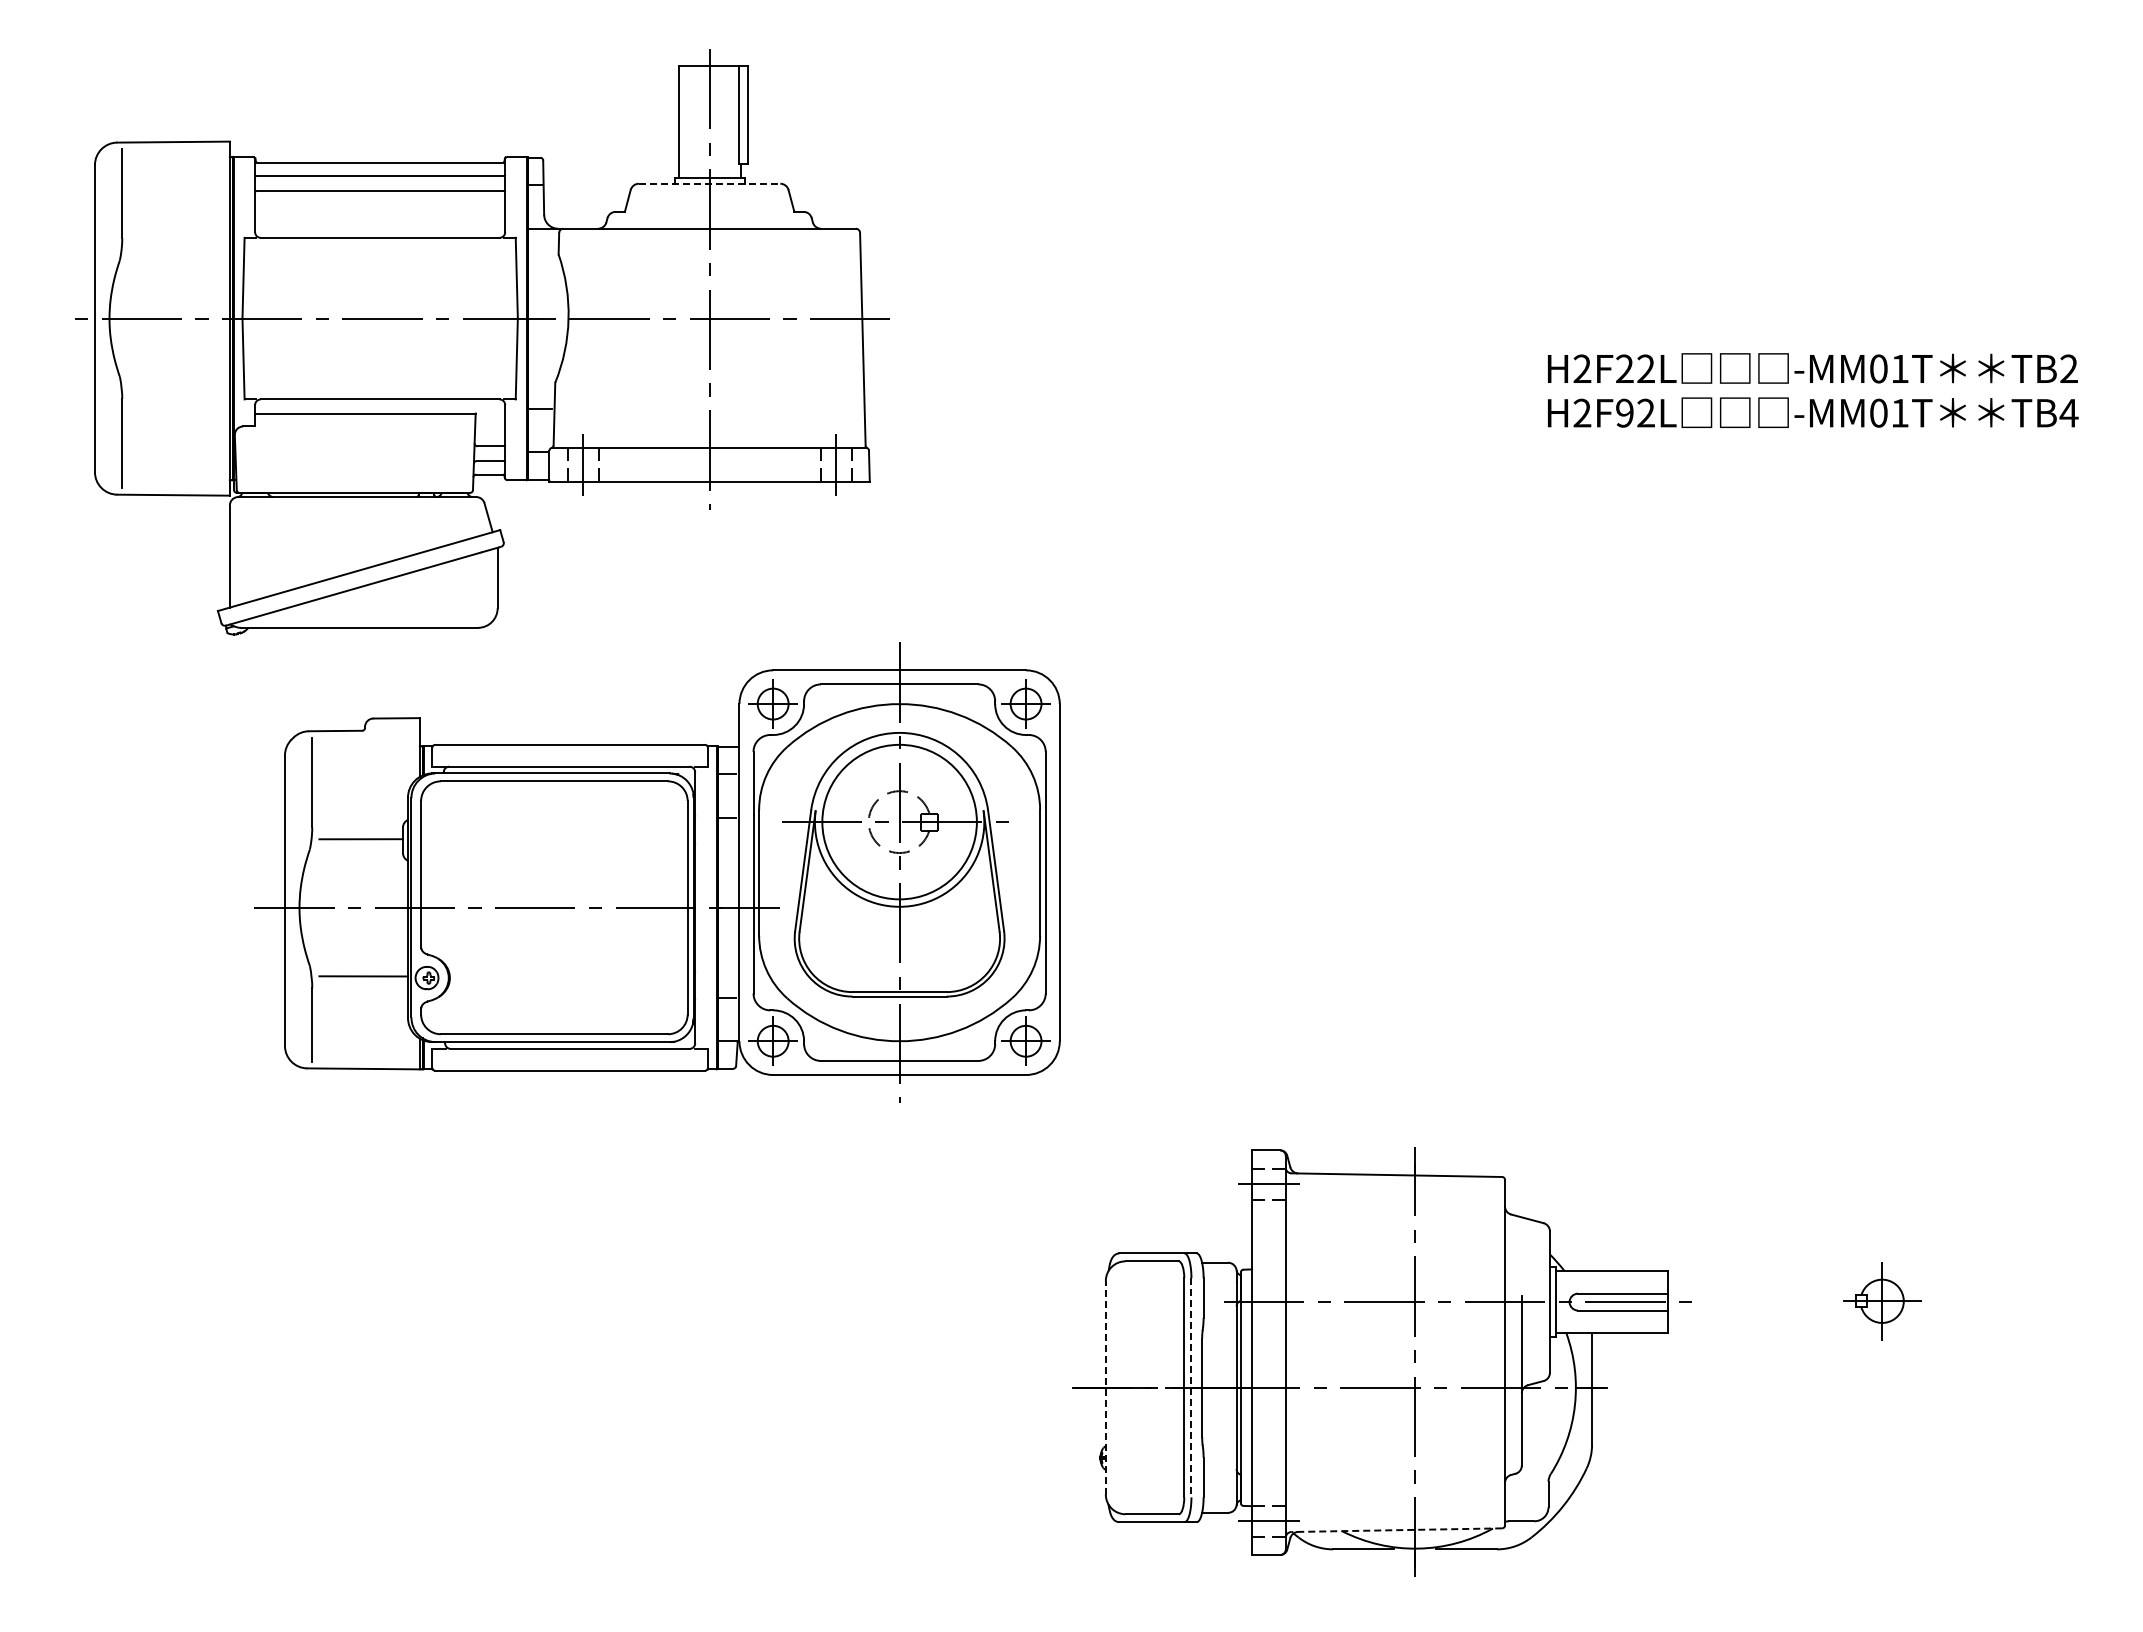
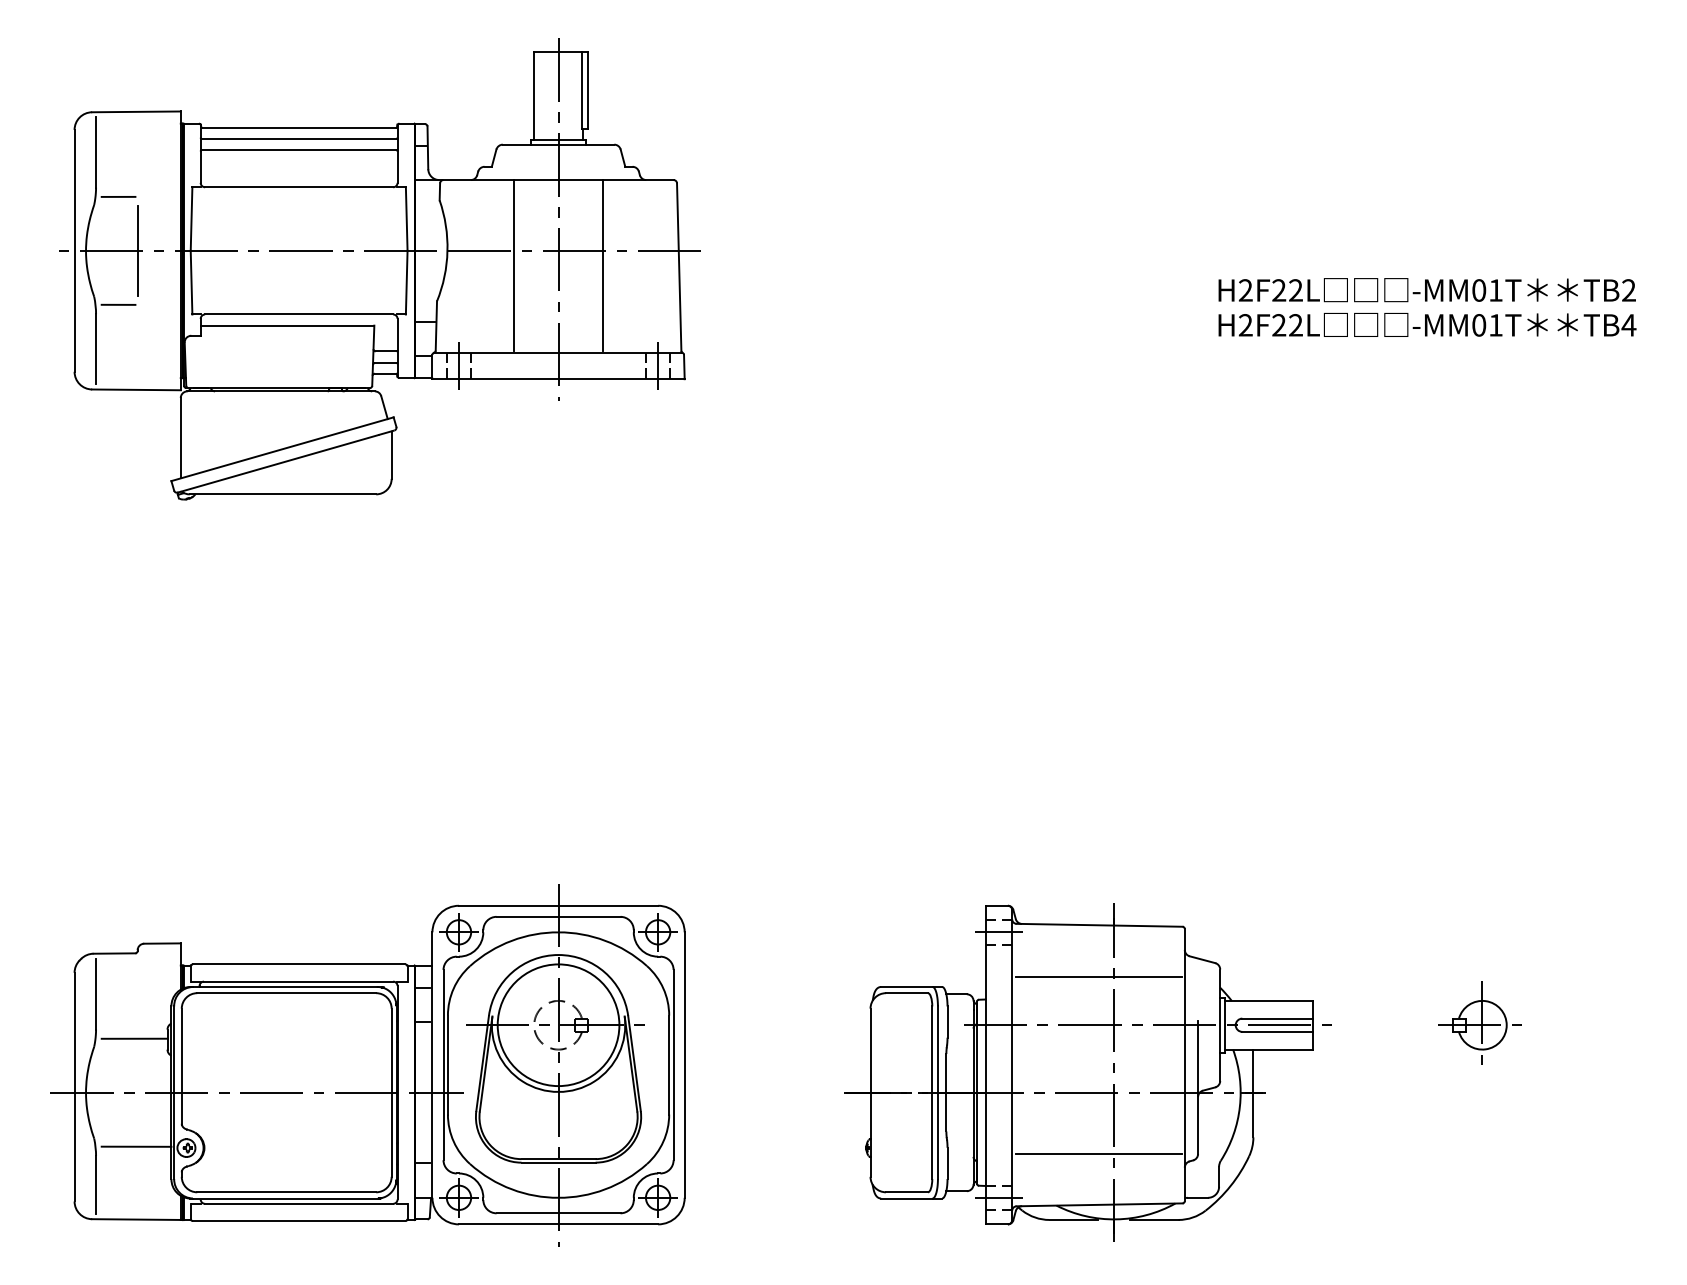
line: (709, 183) -> (558, 144), dashed -> solid
line: (150, 250) -> (118, 197), added
line: (175, 318) -> (137, 250), added
line: (653, 336) -> (514, 264), added
line: (765, 336) -> (602, 264), added
line: (150, 387) -> (118, 305), added
text: (1624, 413) -> (1278, 325), H2F92L -> H2F22L
part: (657, 872) -> (367, 1064), moved
line: (1396, 1240) -> (1099, 976), added
part: (1880, 1299) -> (1480, 1023), size x1.43
line: (1105, 1387) -> (870, 1092), dashed -> solid
line: (1191, 1387) -> (937, 1092), dashed -> solid
line: (1396, 1465) -> (1099, 1153), added
line: (1396, 1530) -> (1099, 1205), dashed -> solid

